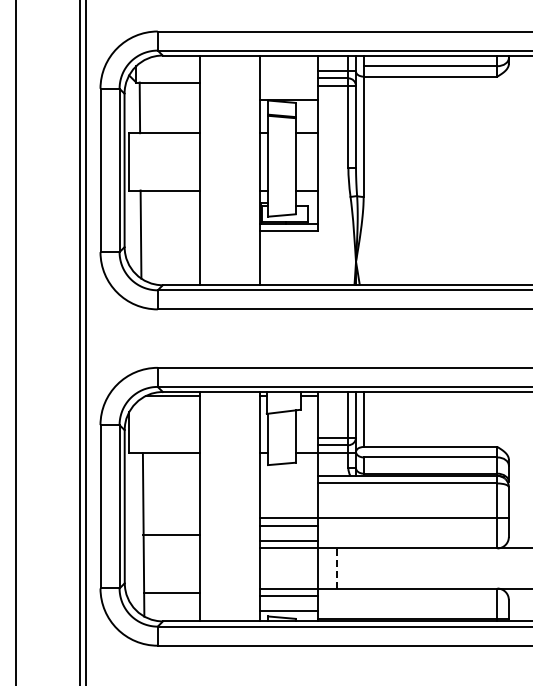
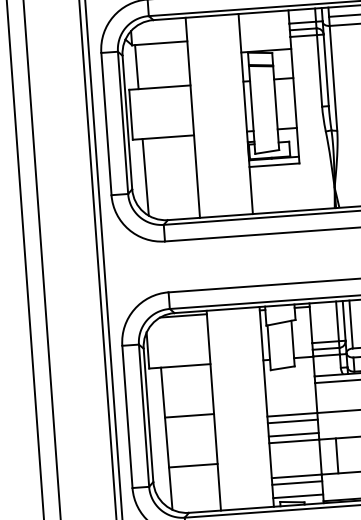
line: (171, 534) -> (189, 415), moved
line: (336, 568) -> (336, 455), dashed -> solid
line: (171, 592) -> (193, 465), moved

